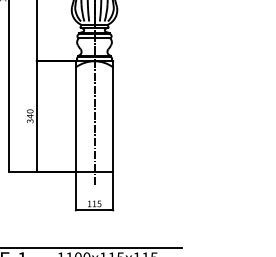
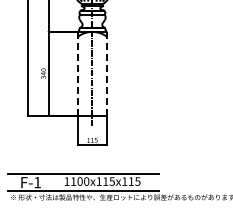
line: (76, 117) -> (78, 74), solid -> dashed
line: (113, 117) -> (106, 74), solid -> dashed

